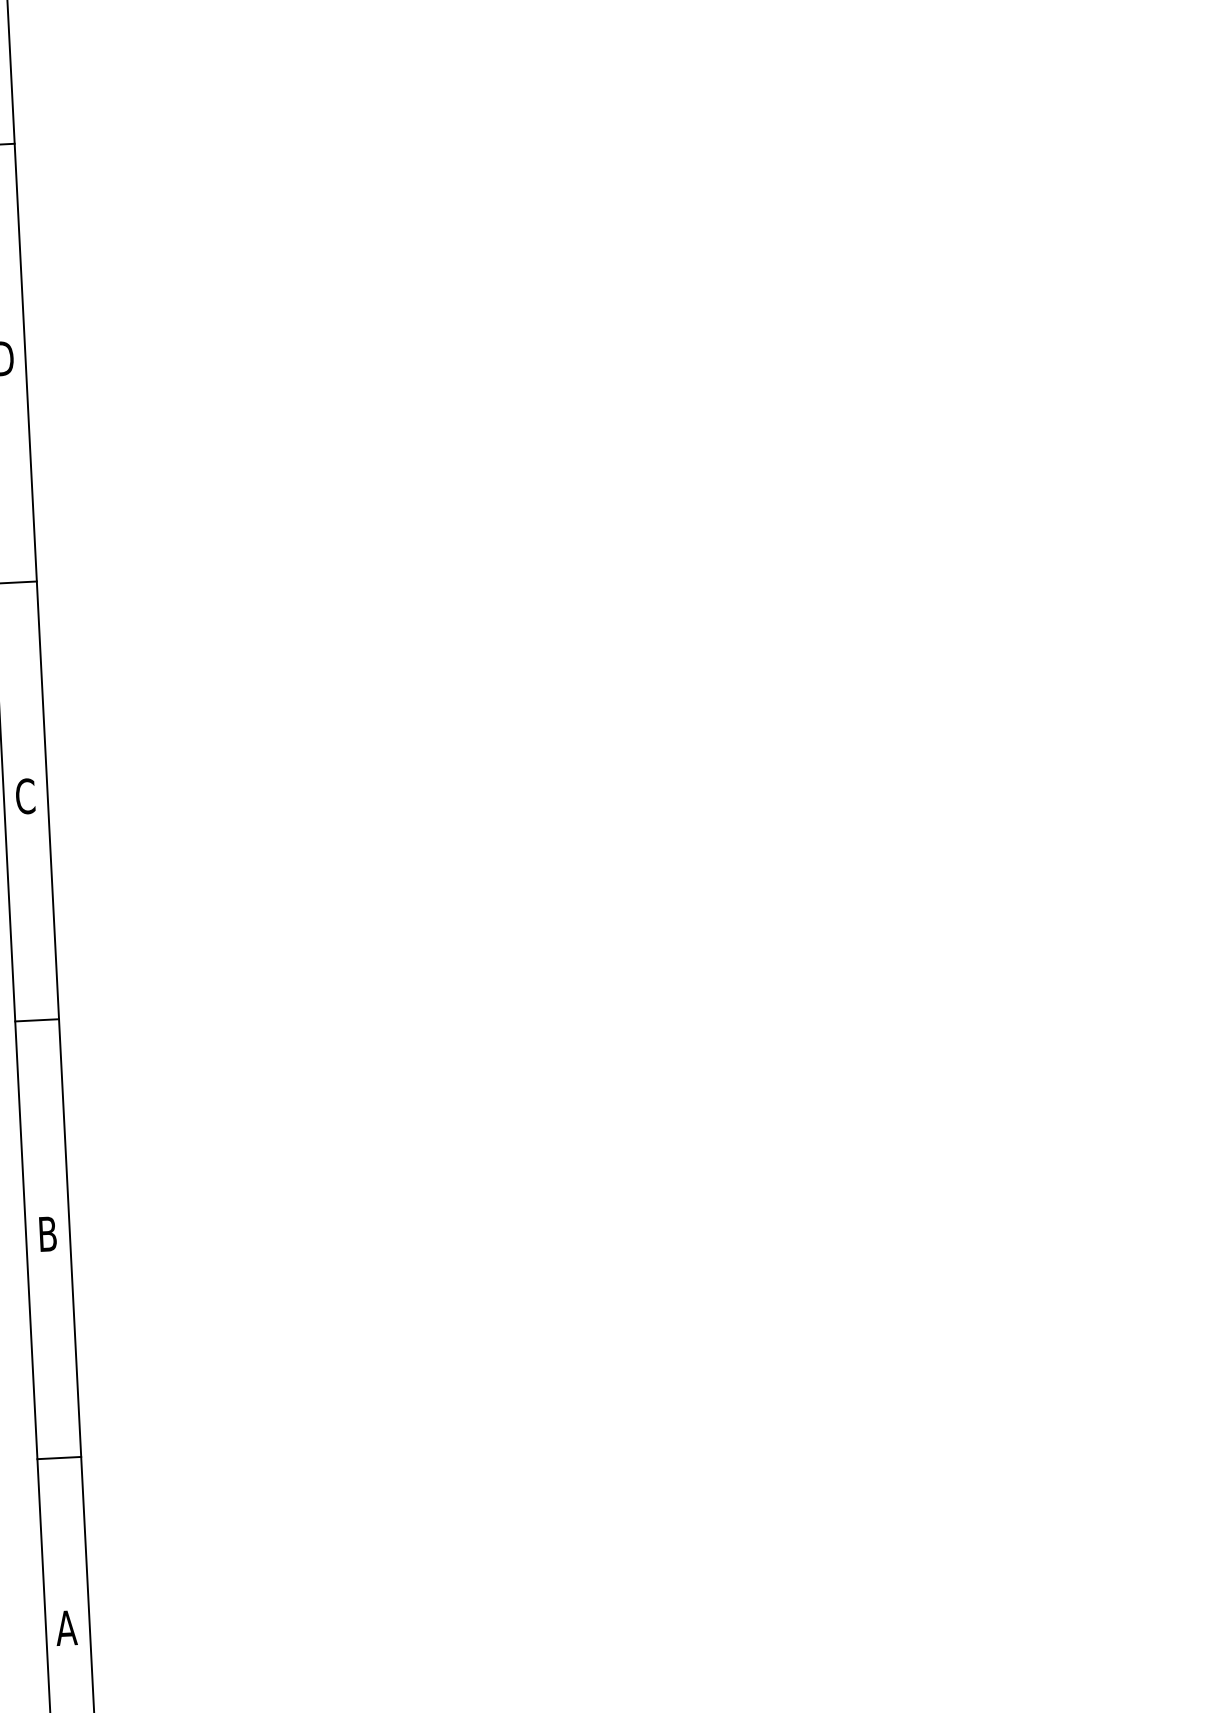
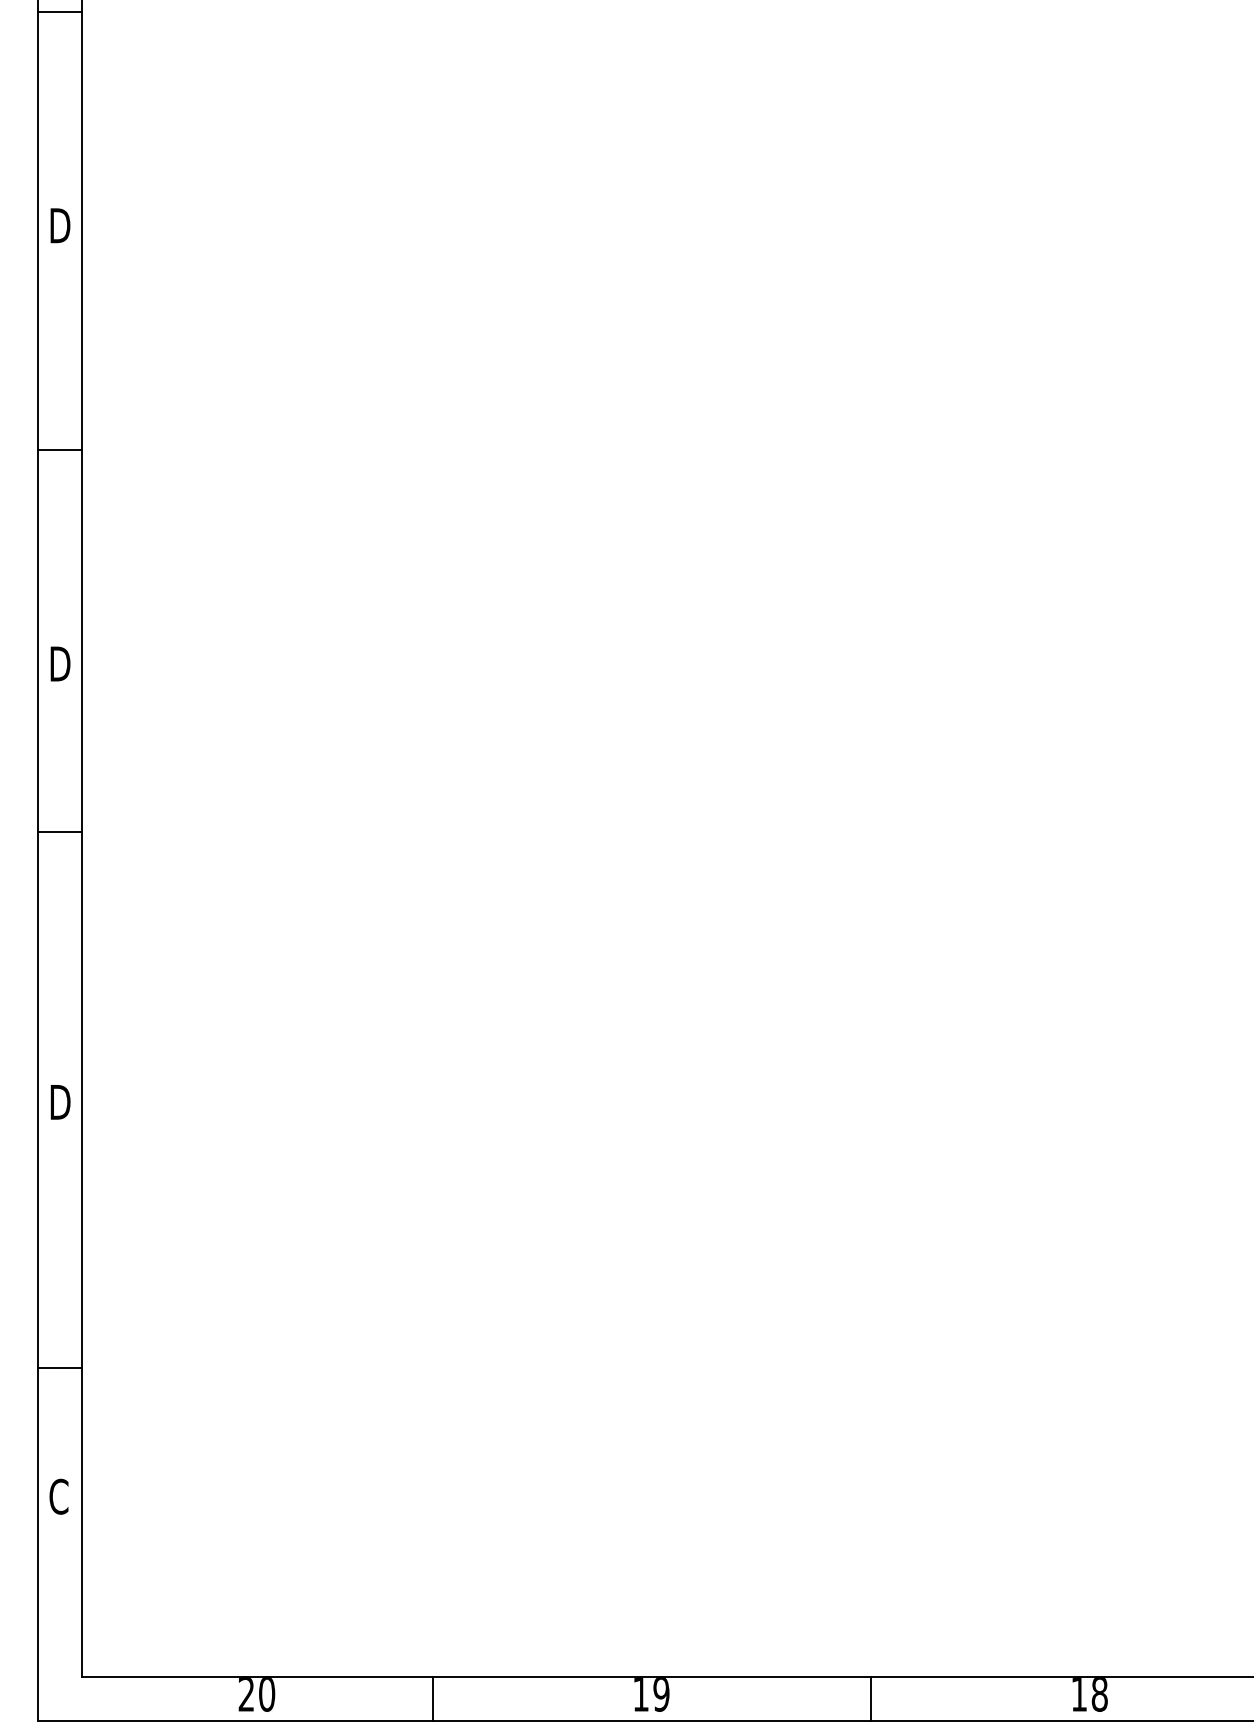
text: (25, 795) -> (60, 663), C -> D
line: (37, 1020) -> (60, 832), moved
text: (48, 1234) -> (60, 1102), B -> D
line: (59, 1458) -> (60, 1367), moved
text: (66, 1627) -> (58, 1496), A -> C

